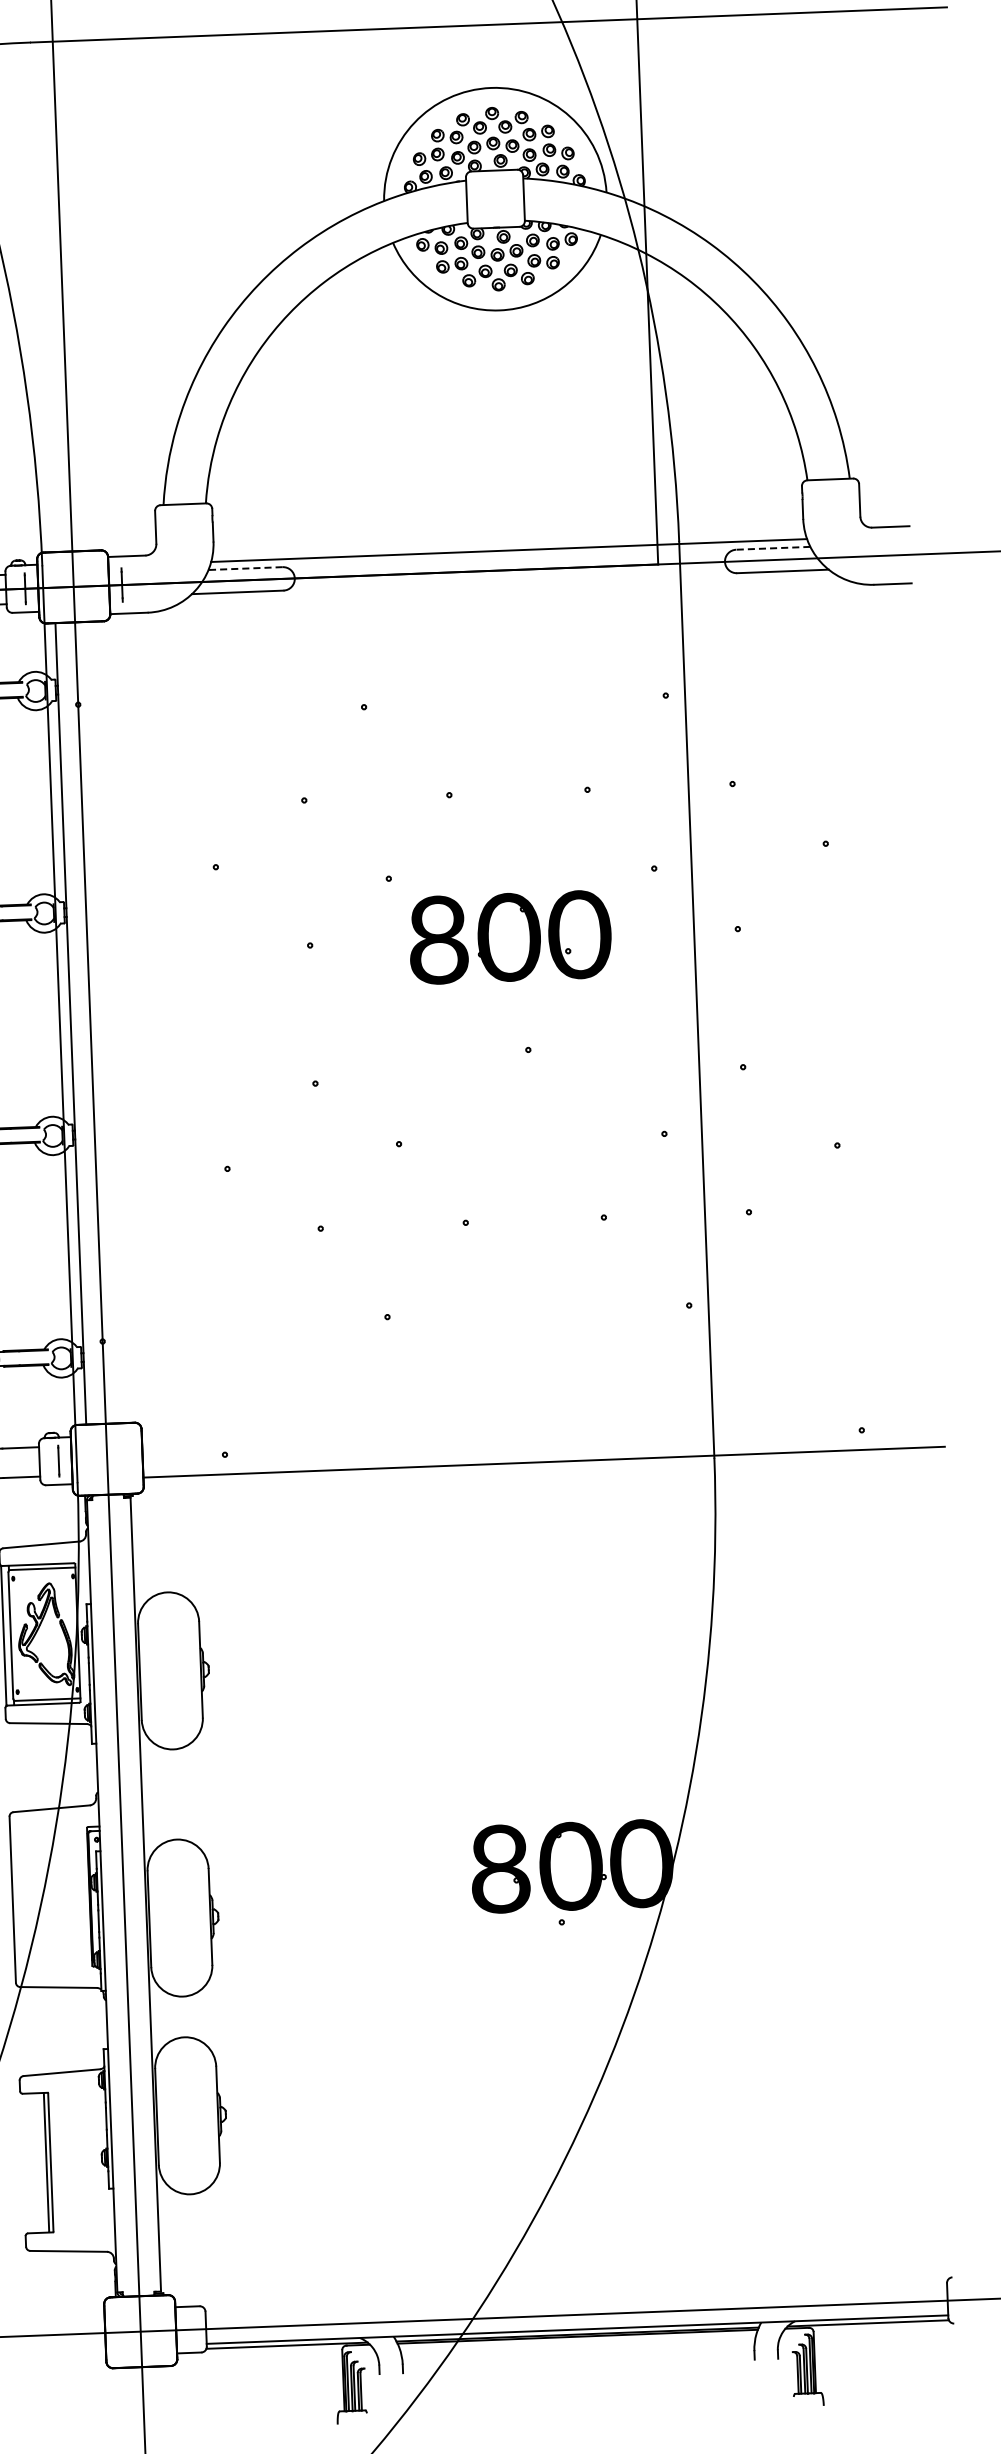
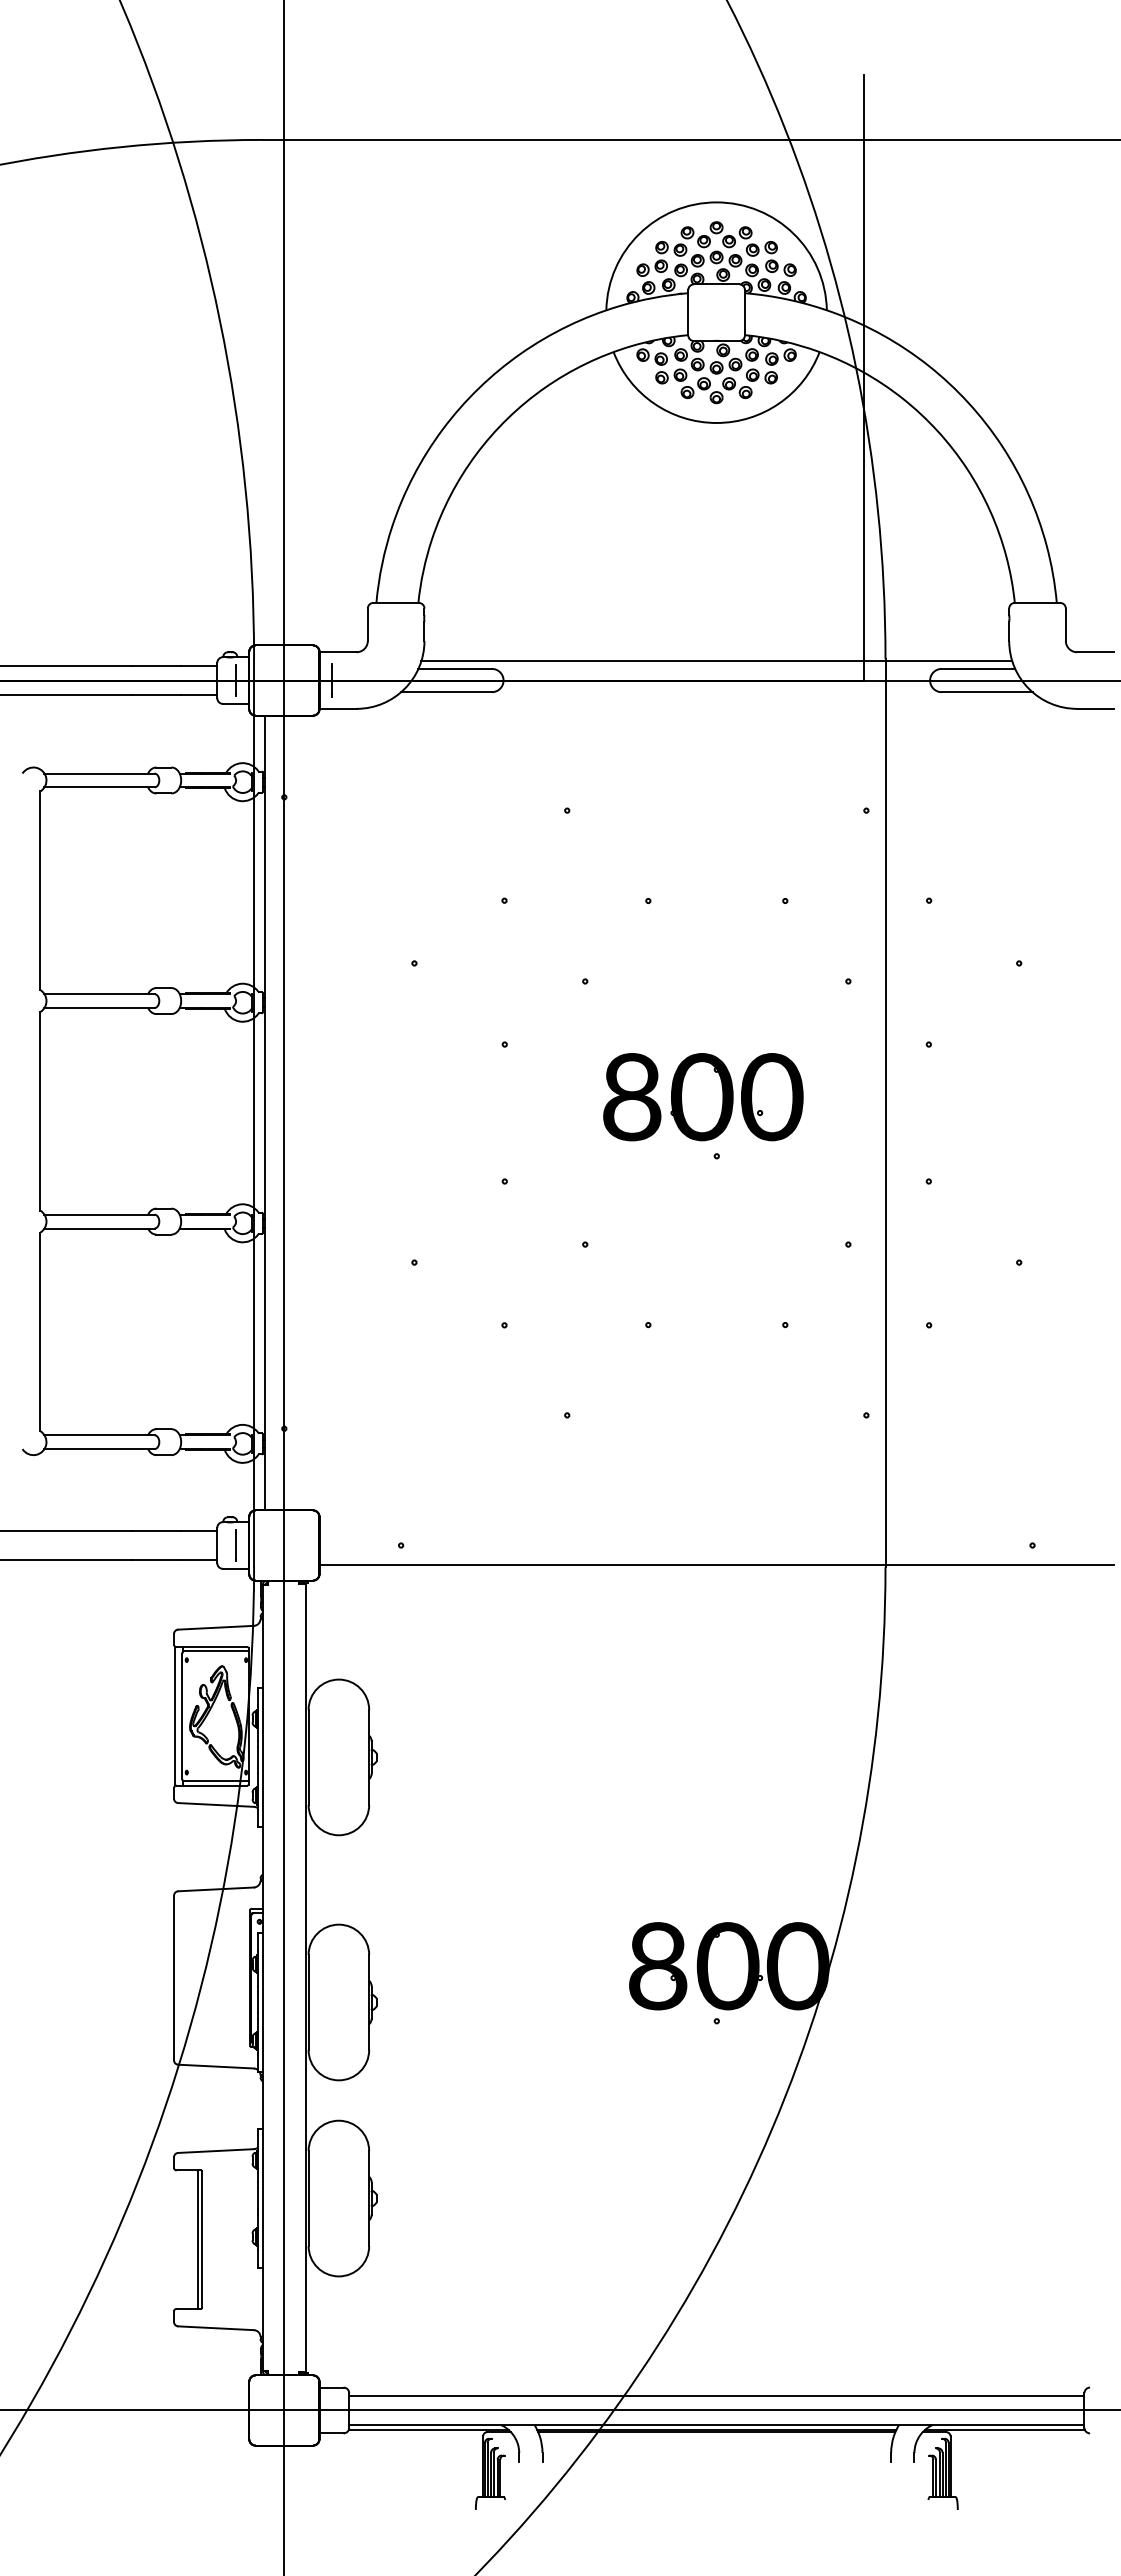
line: (773, 547) -> (978, 668), dashed -> solid
line: (245, 568) -> (455, 668), dashed -> solid
part: (510, 937) -> (703, 1097), moved
line: (576, 2299) -> (716, 2395), added

